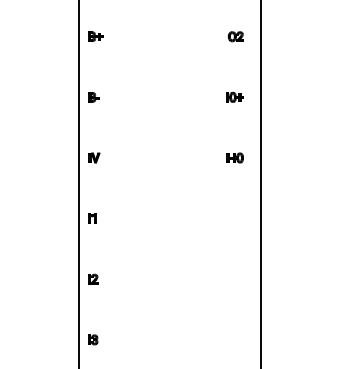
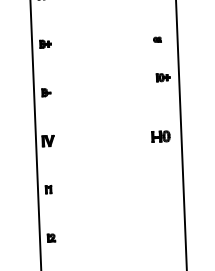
part: (235, 36) -> (157, 39), size x0.6
part: (234, 96) -> (162, 76), moved
part: (94, 157) -> (48, 140), size x1.4
part: (234, 157) -> (160, 136), size x1.4

